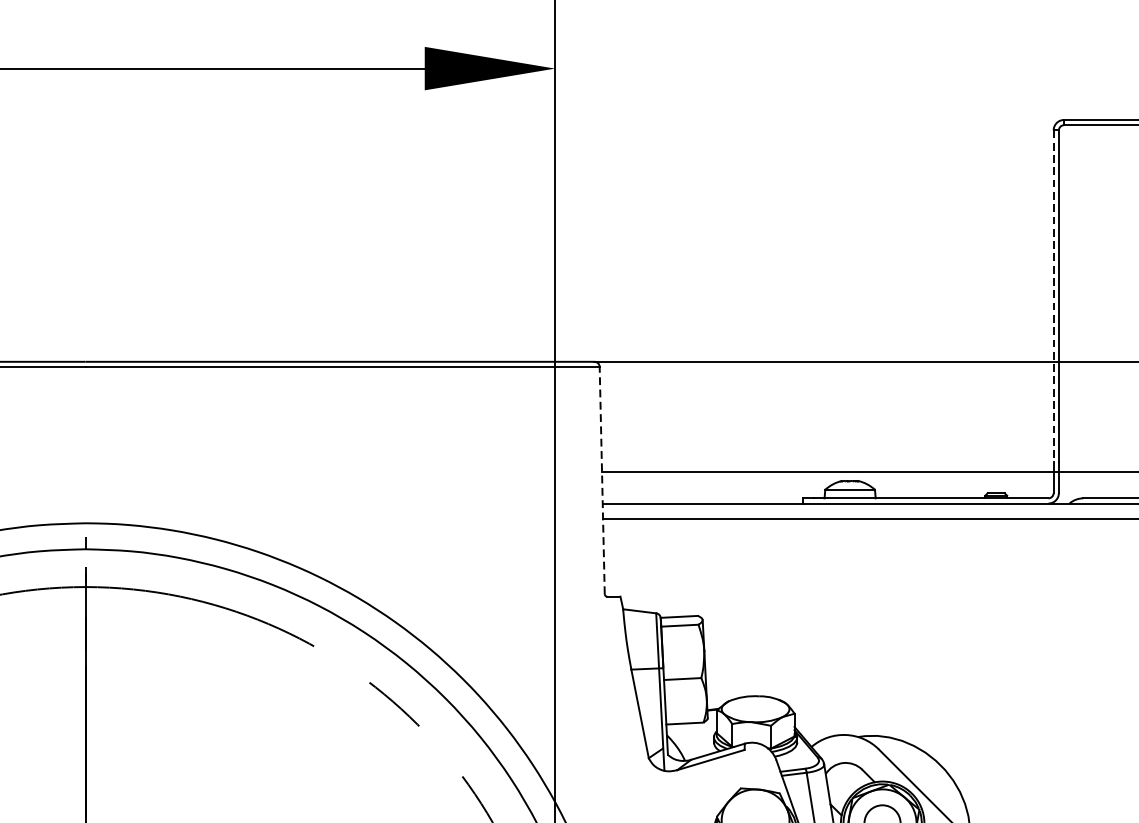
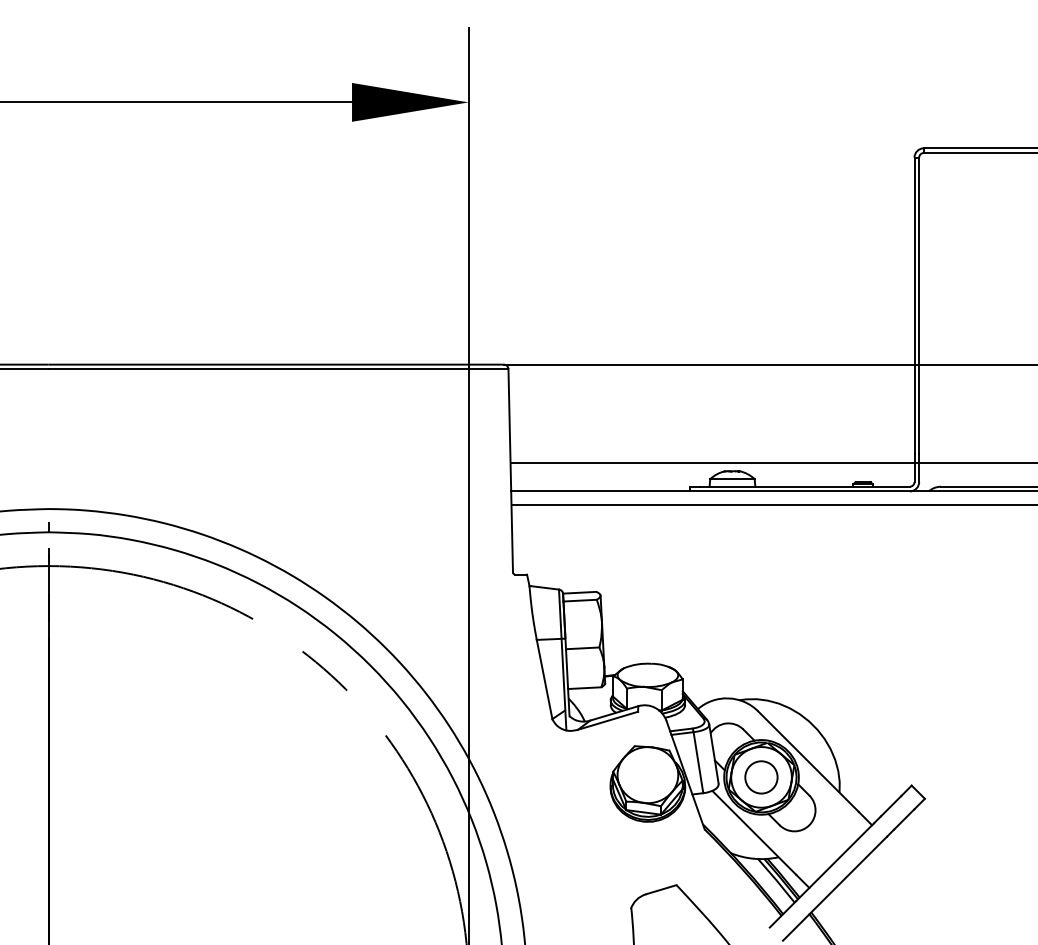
line: (1053, 296) -> (914, 306), dashed -> solid
line: (601, 480) -> (510, 470), dashed -> solid

